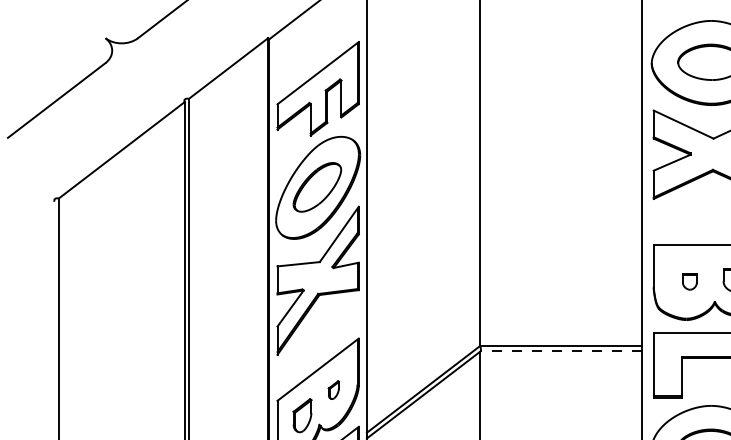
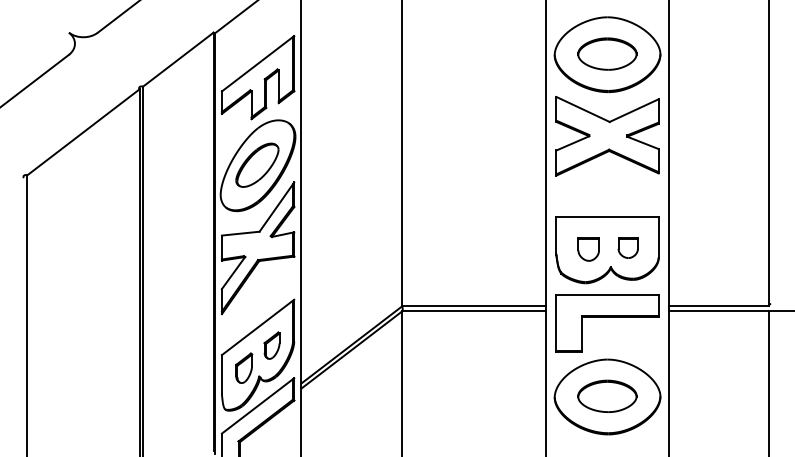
part: (689, 282) -> (588, 249), size x1.67
line: (561, 351) -> (474, 311), dashed -> solid
part: (333, 390) -> (271, 345), size x1.67

